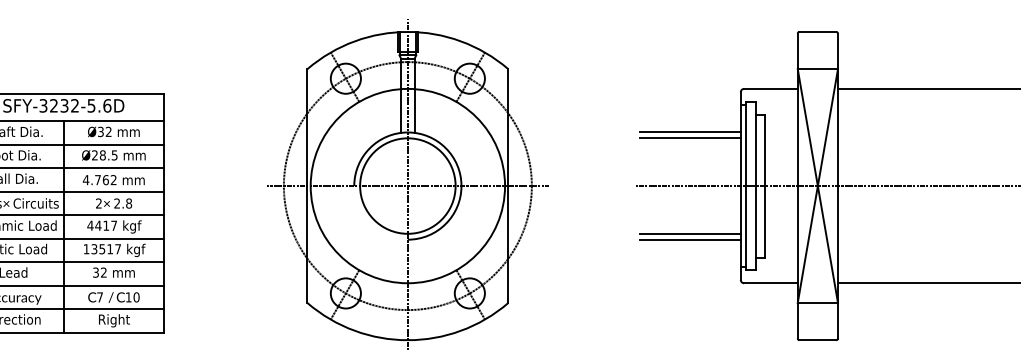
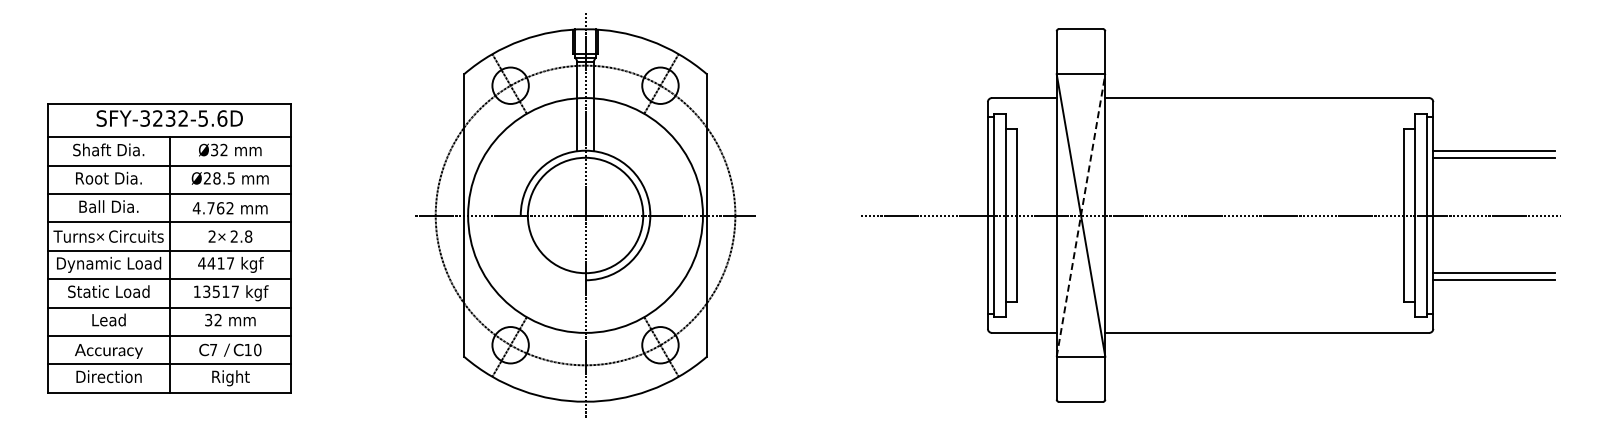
line: (690, 132) -> (926, 150), removed
line: (690, 138) -> (926, 157), removed
line: (818, 186) -> (1081, 215), solid -> dashed
line: (690, 234) -> (926, 273), removed
line: (690, 239) -> (926, 280), removed

